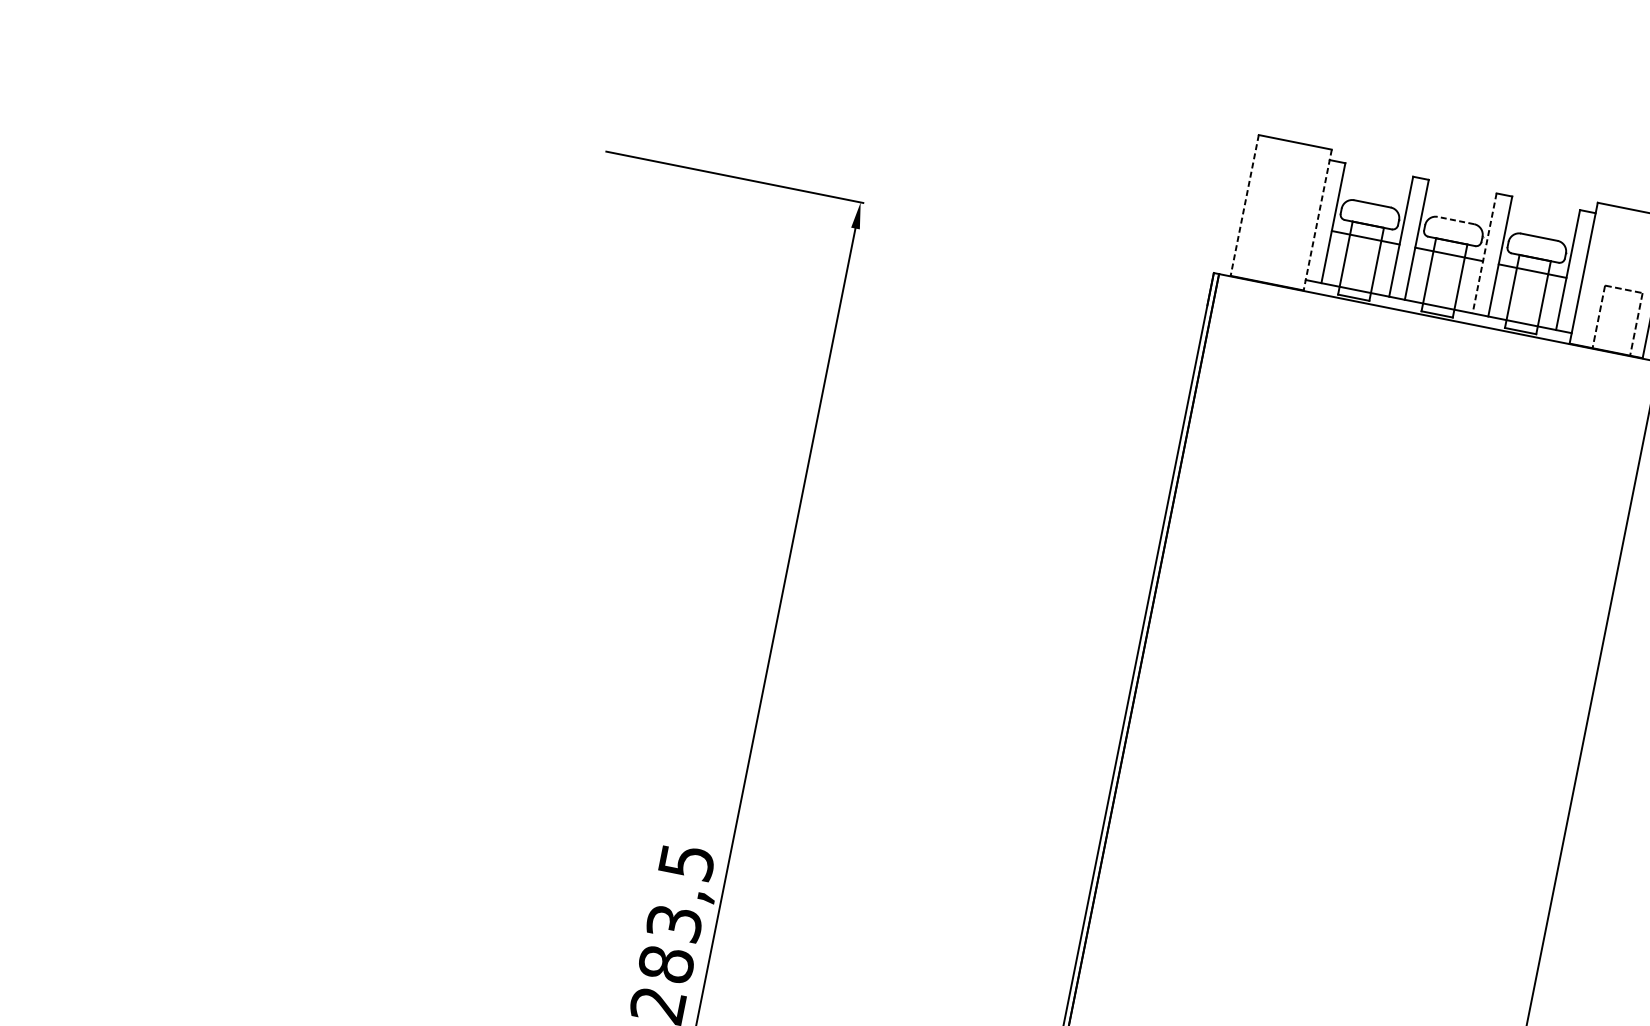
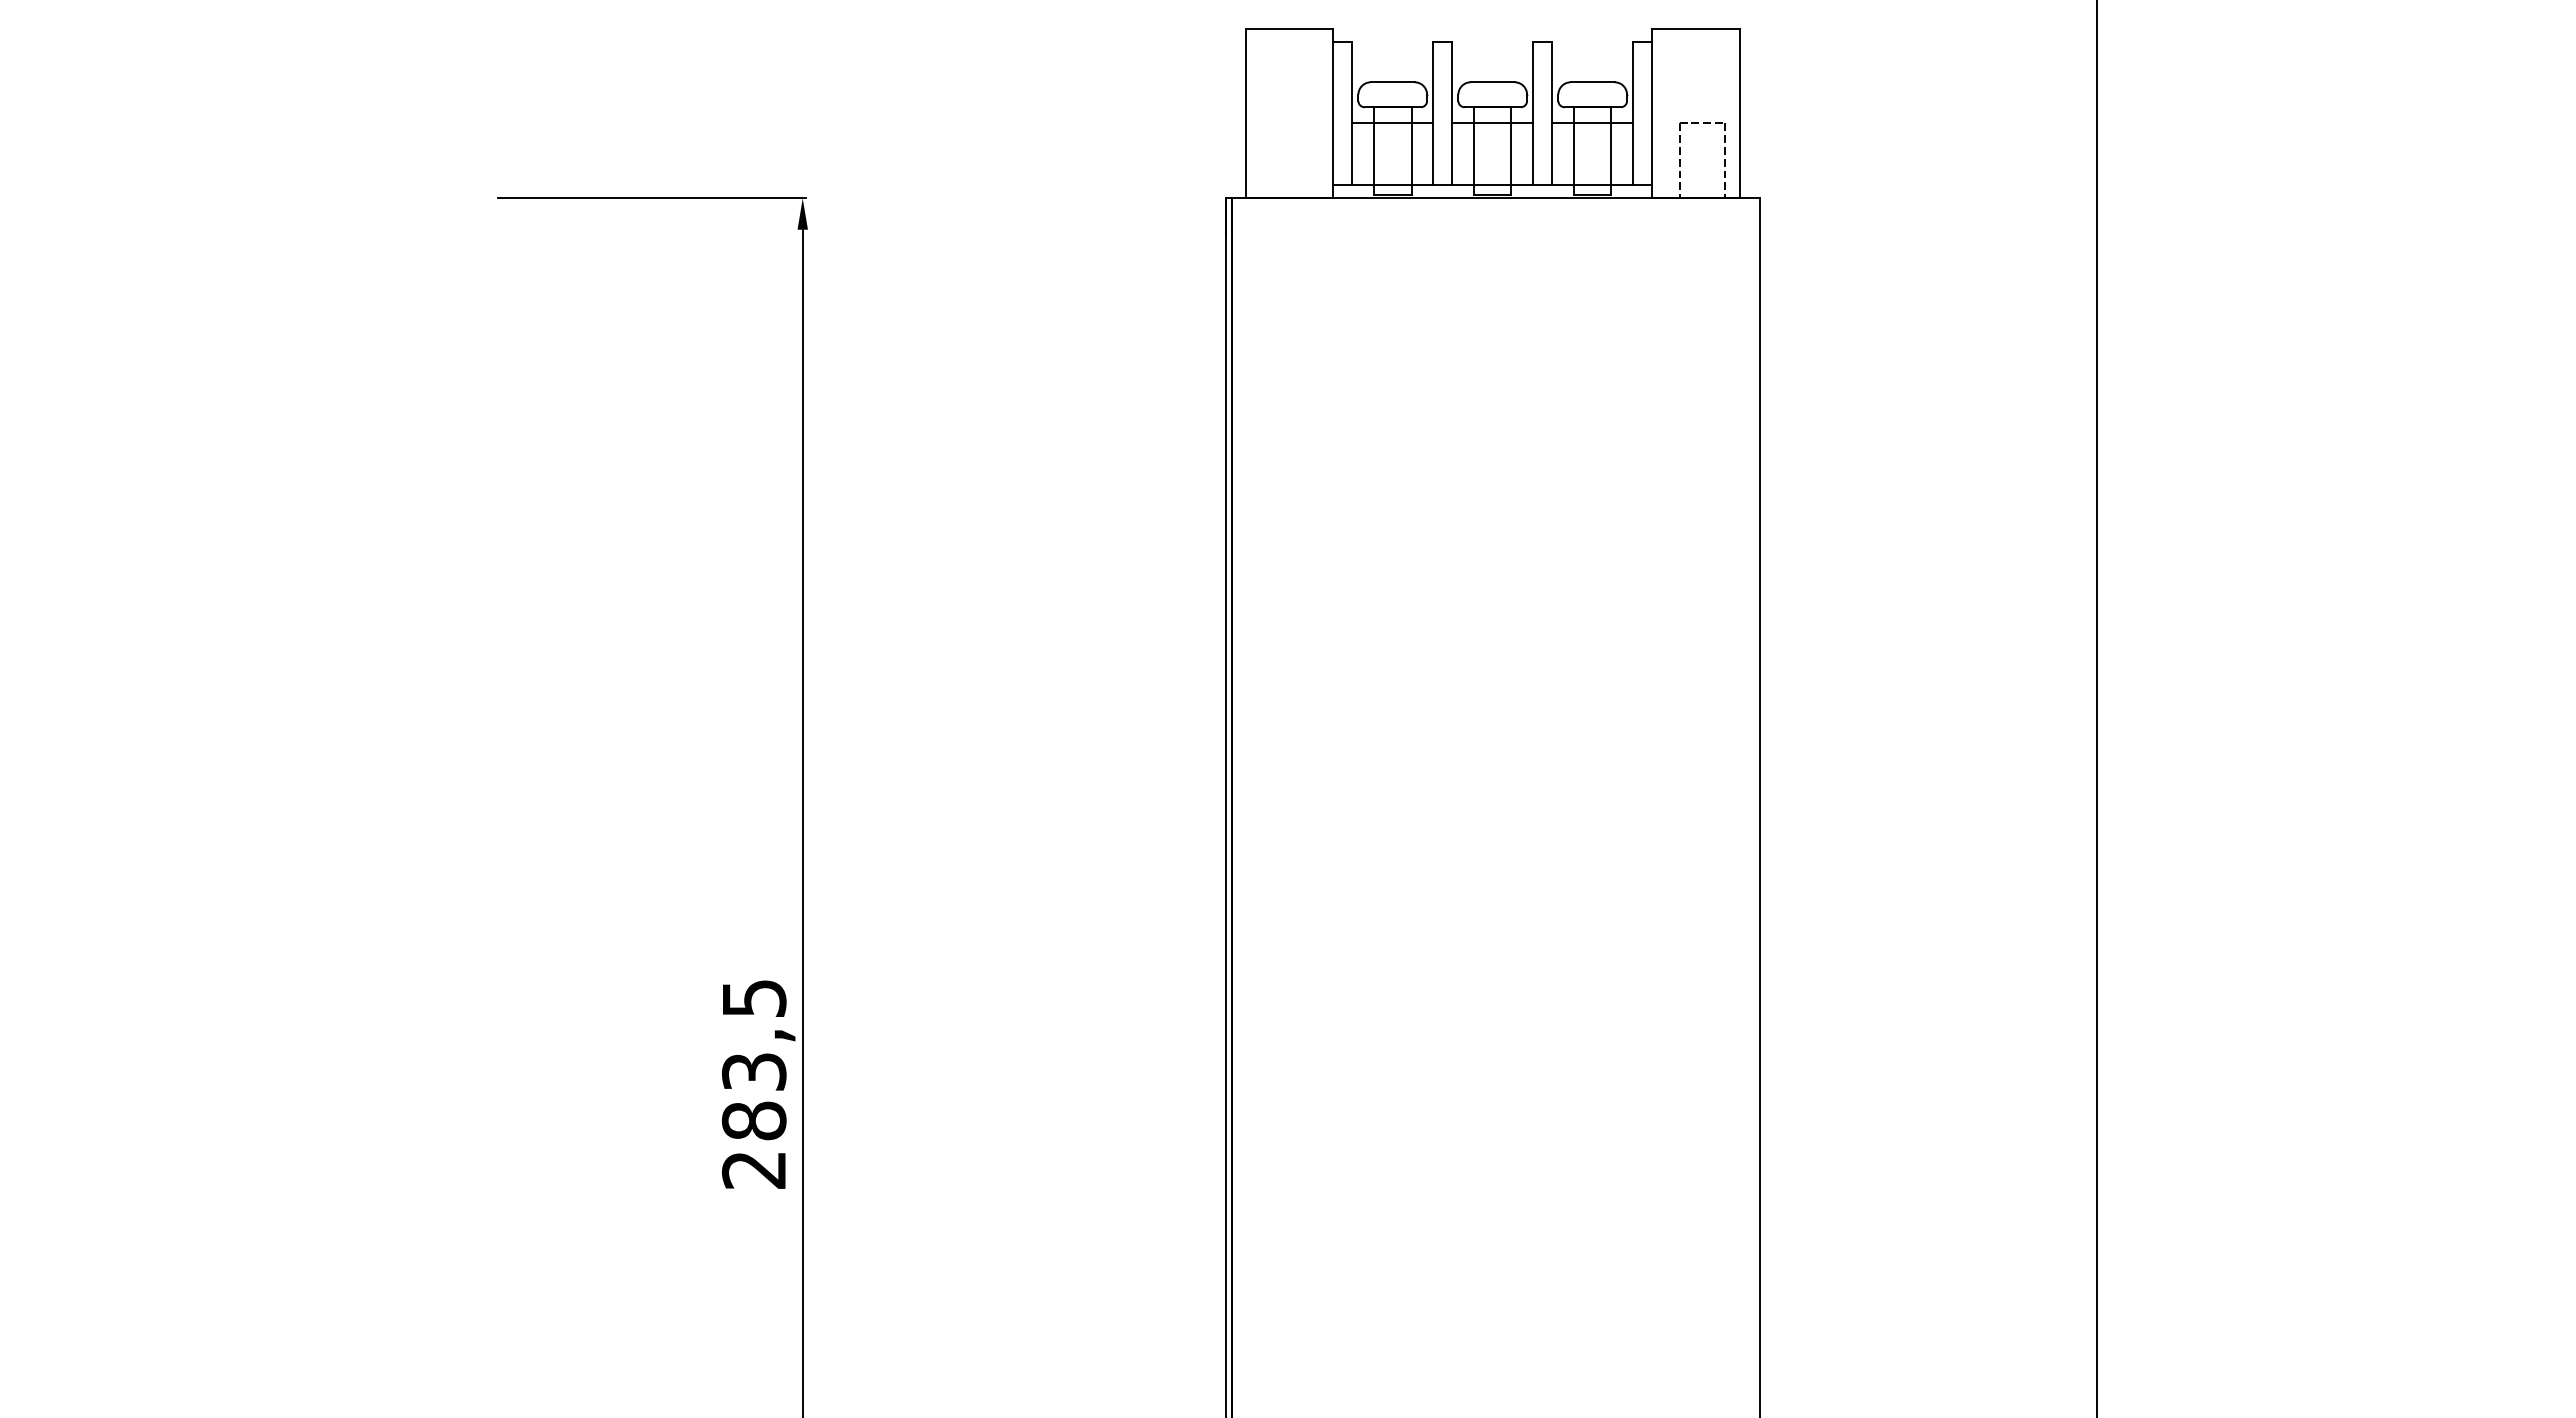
line: (1244, 206) -> (1245, 114), dashed -> solid
line: (1317, 220) -> (1333, 114), dashed -> solid
line: (1455, 220) -> (1492, 82), dashed -> solid
line: (1484, 253) -> (1533, 113), dashed -> solid

